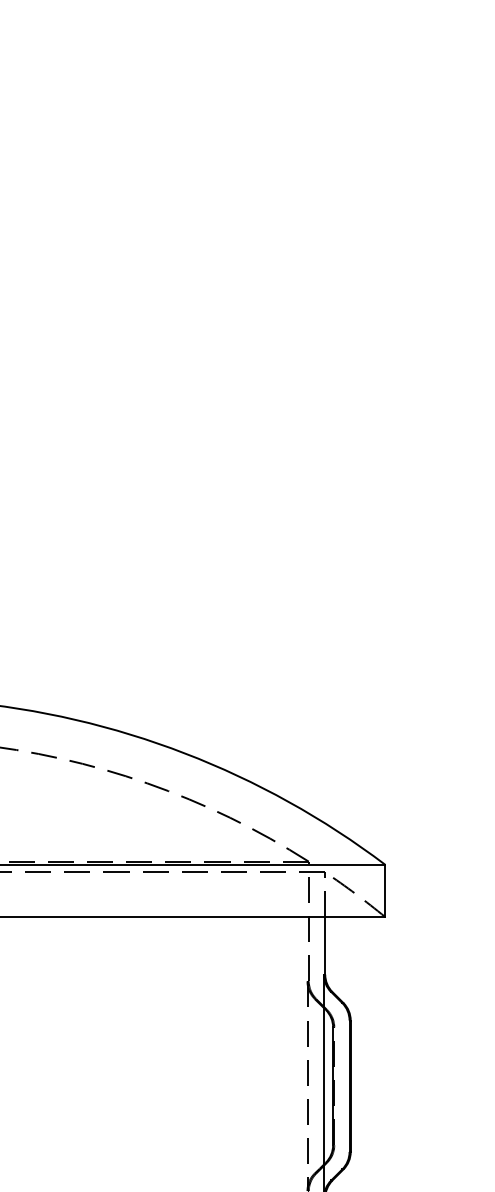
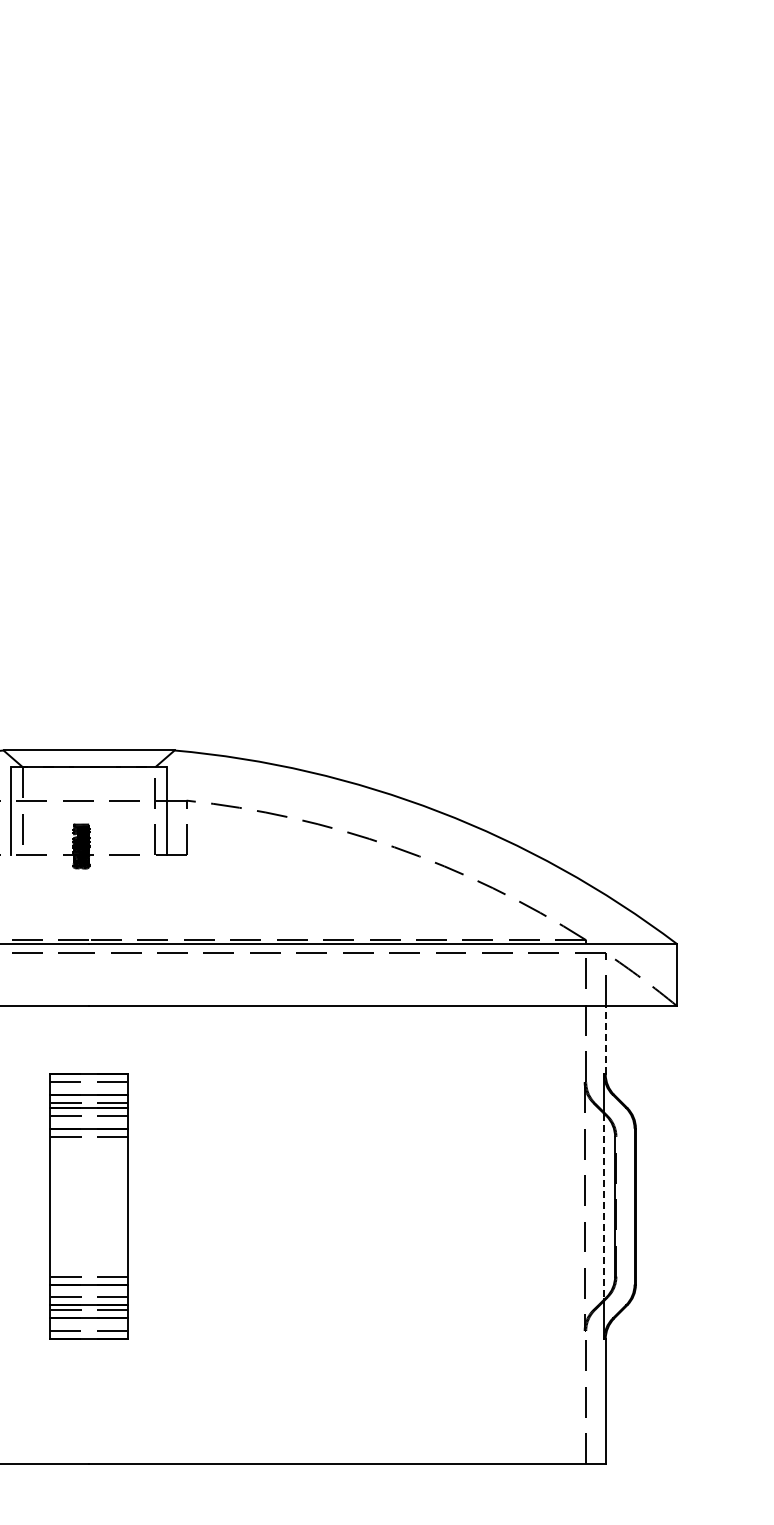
line: (325, 945) -> (605, 1039), solid -> dashed
line: (324, 1086) -> (604, 1206), solid -> dashed

